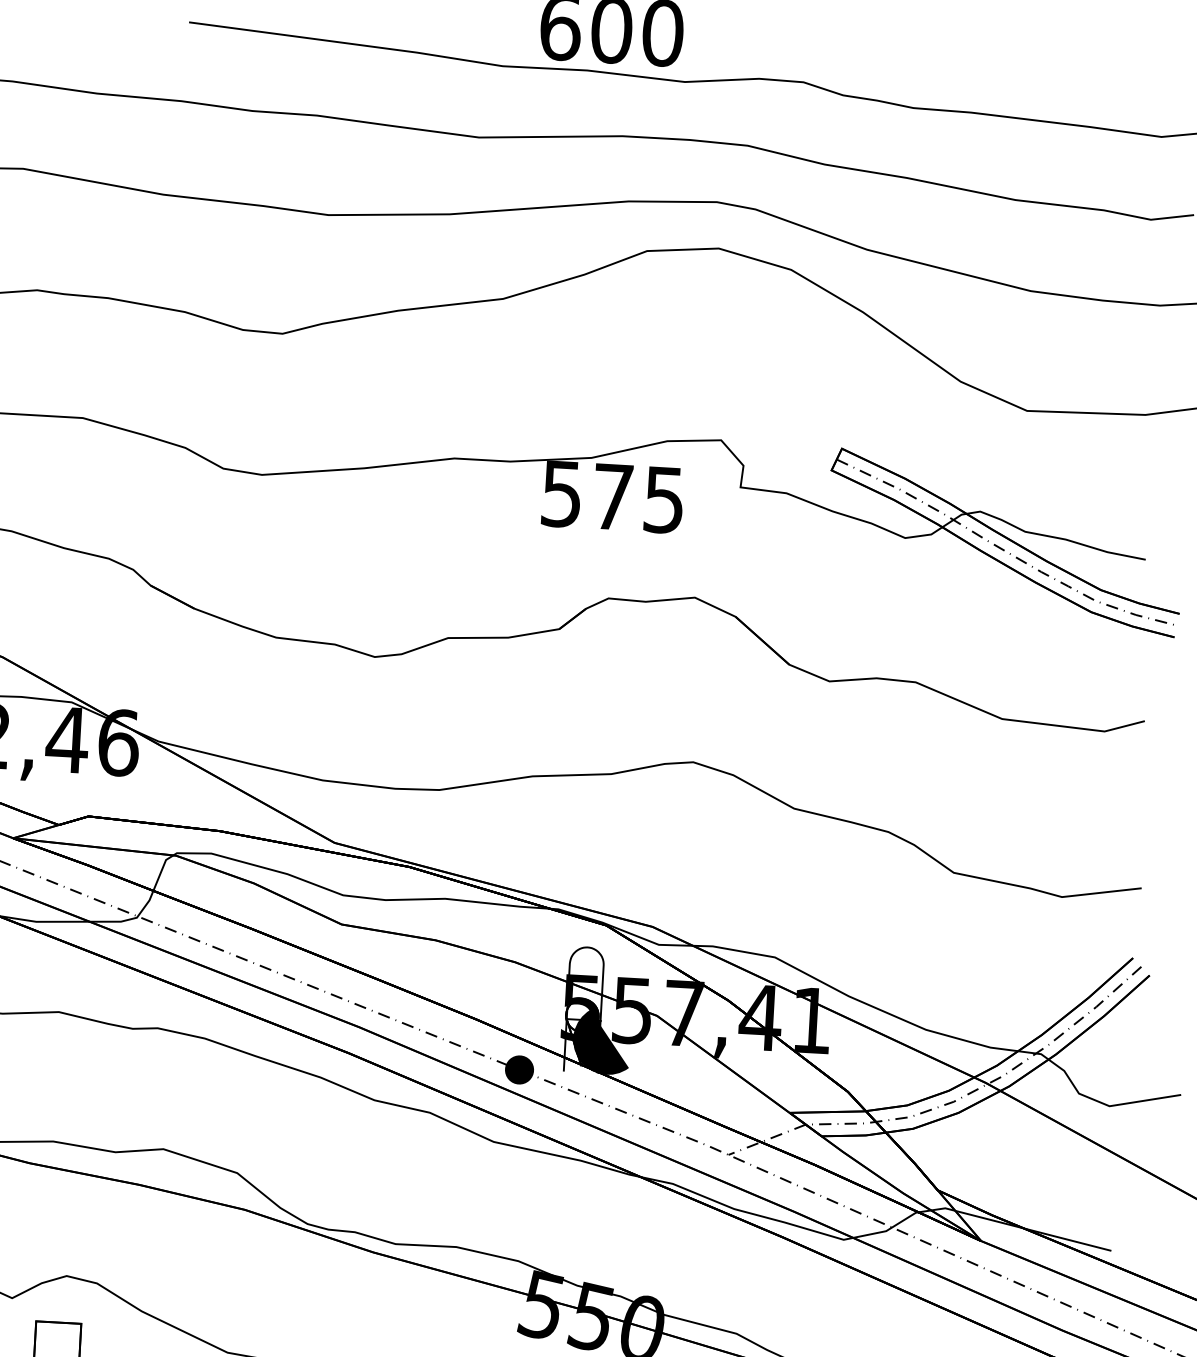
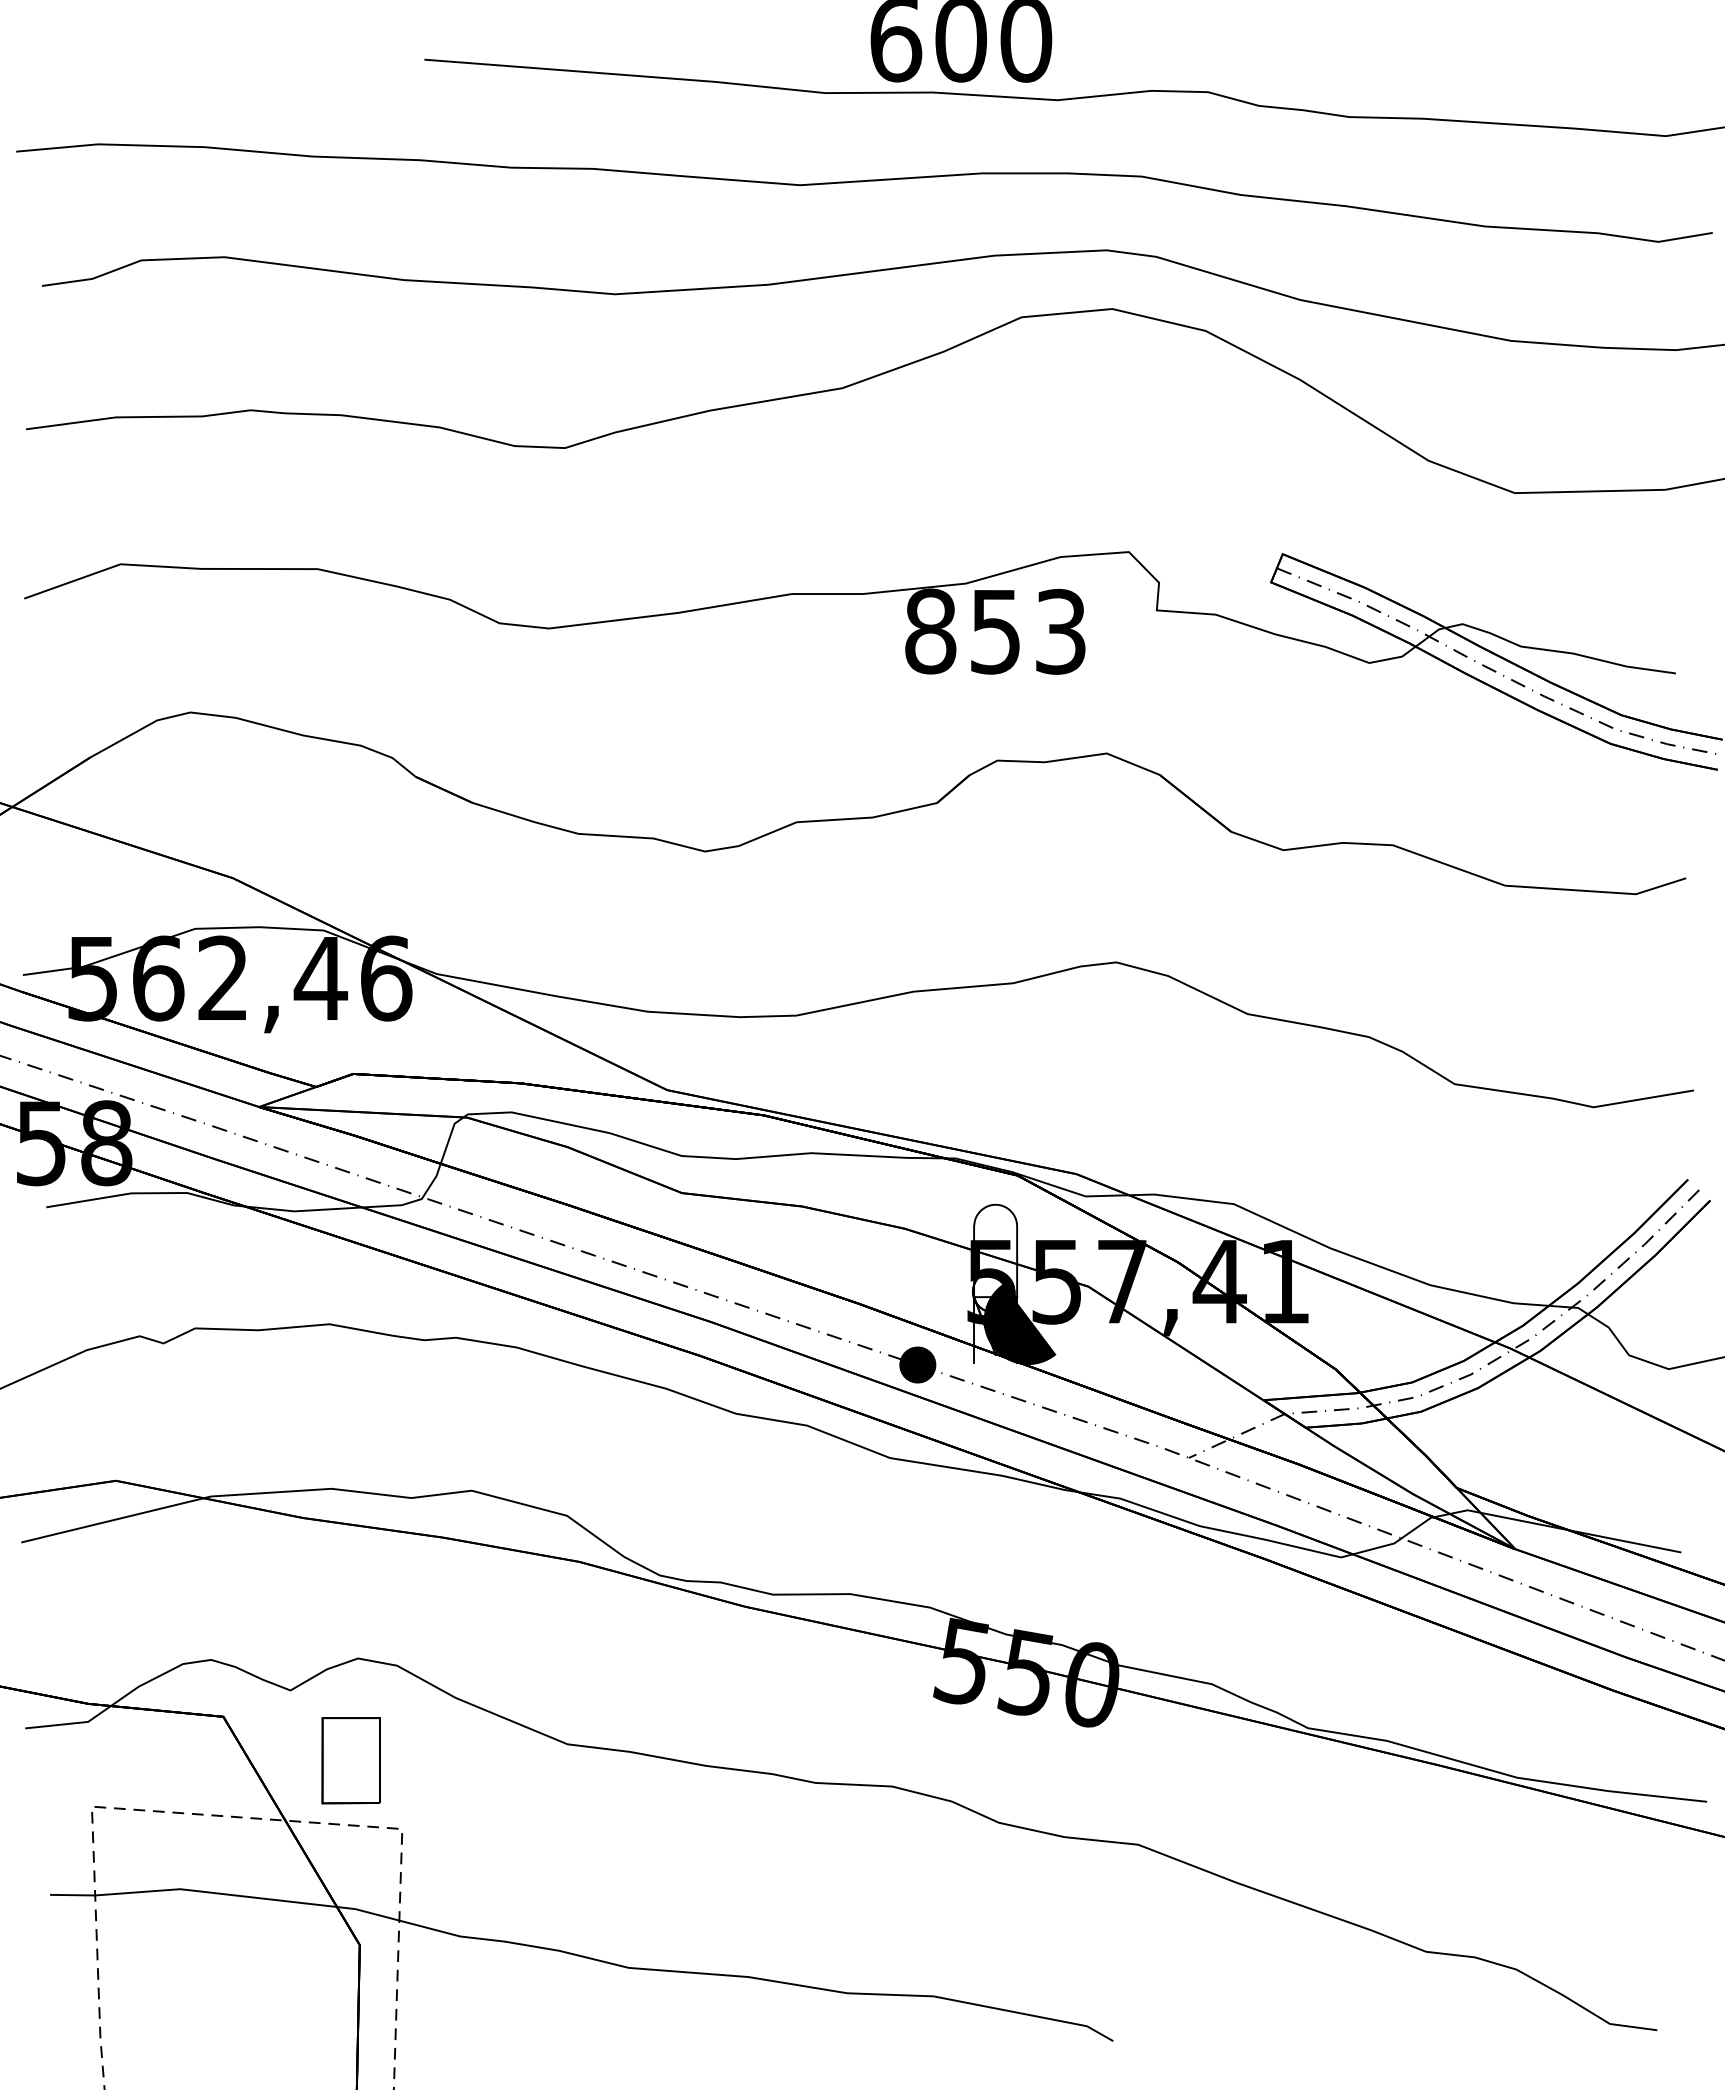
text: (612, 496) -> (995, 631), 575 -> 853

